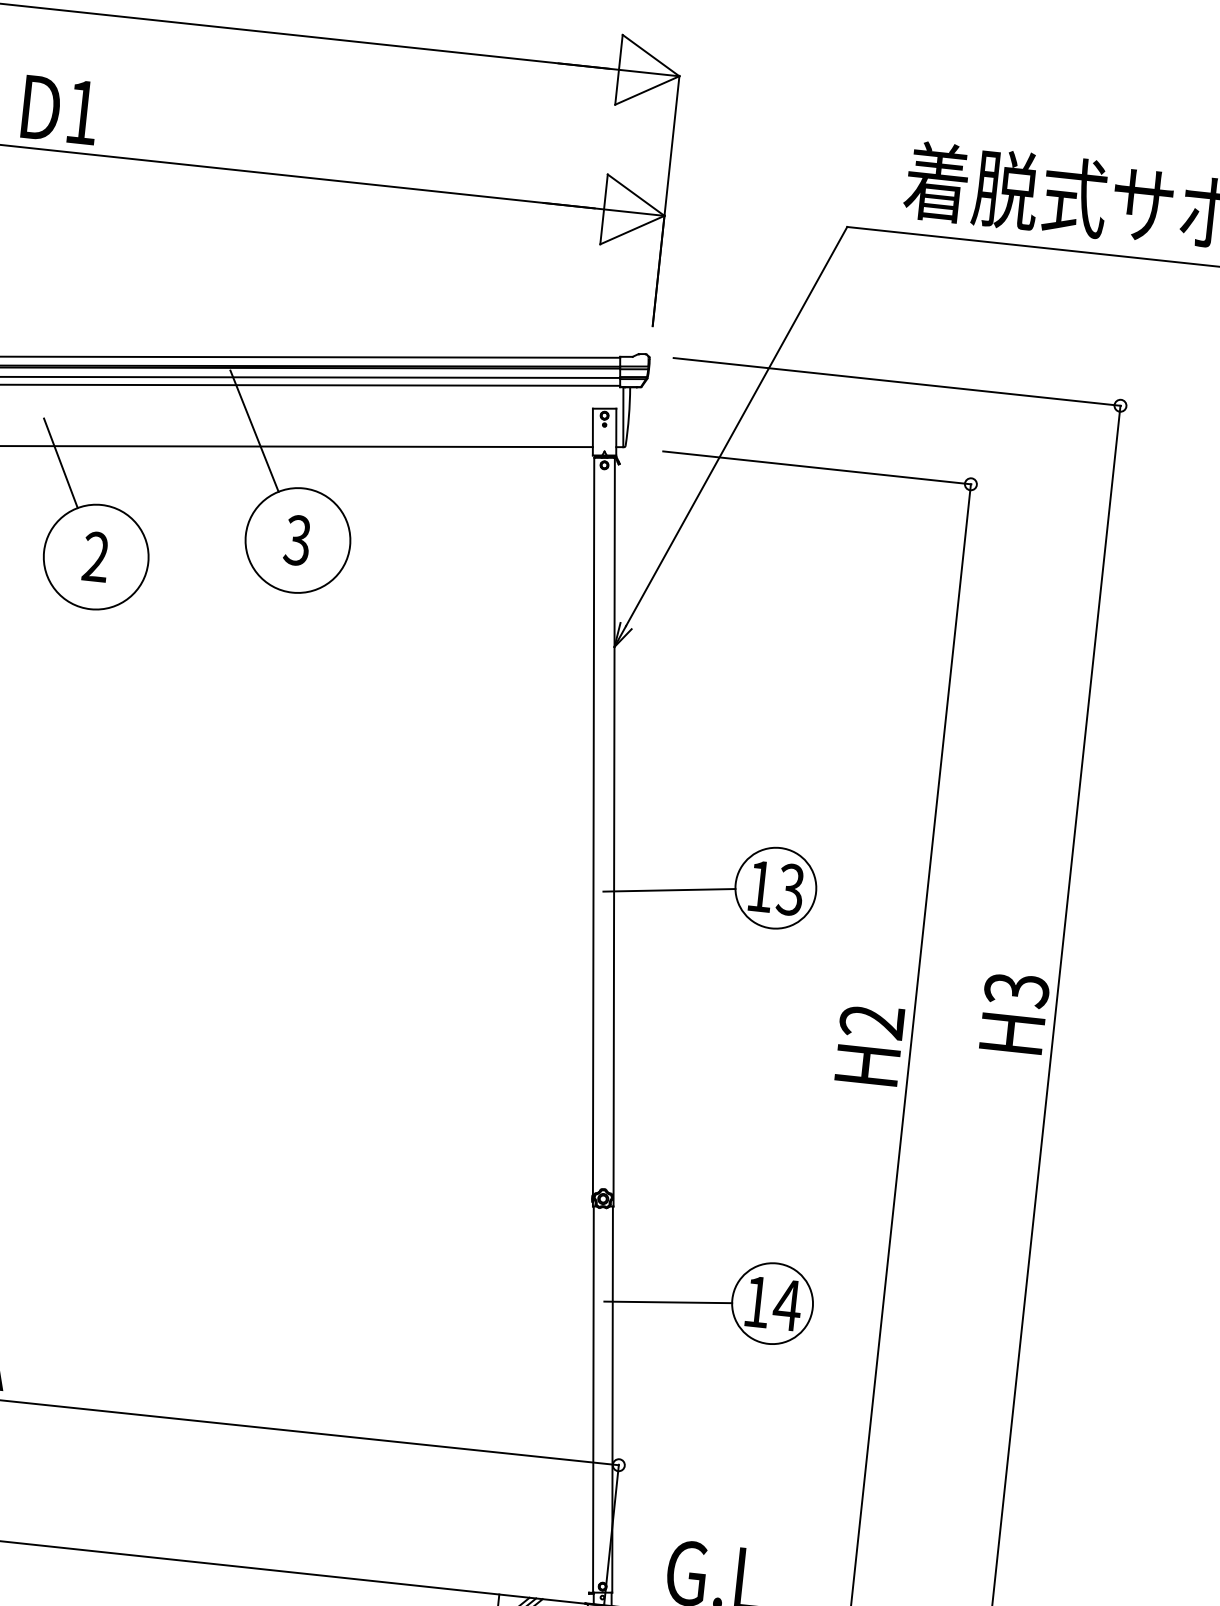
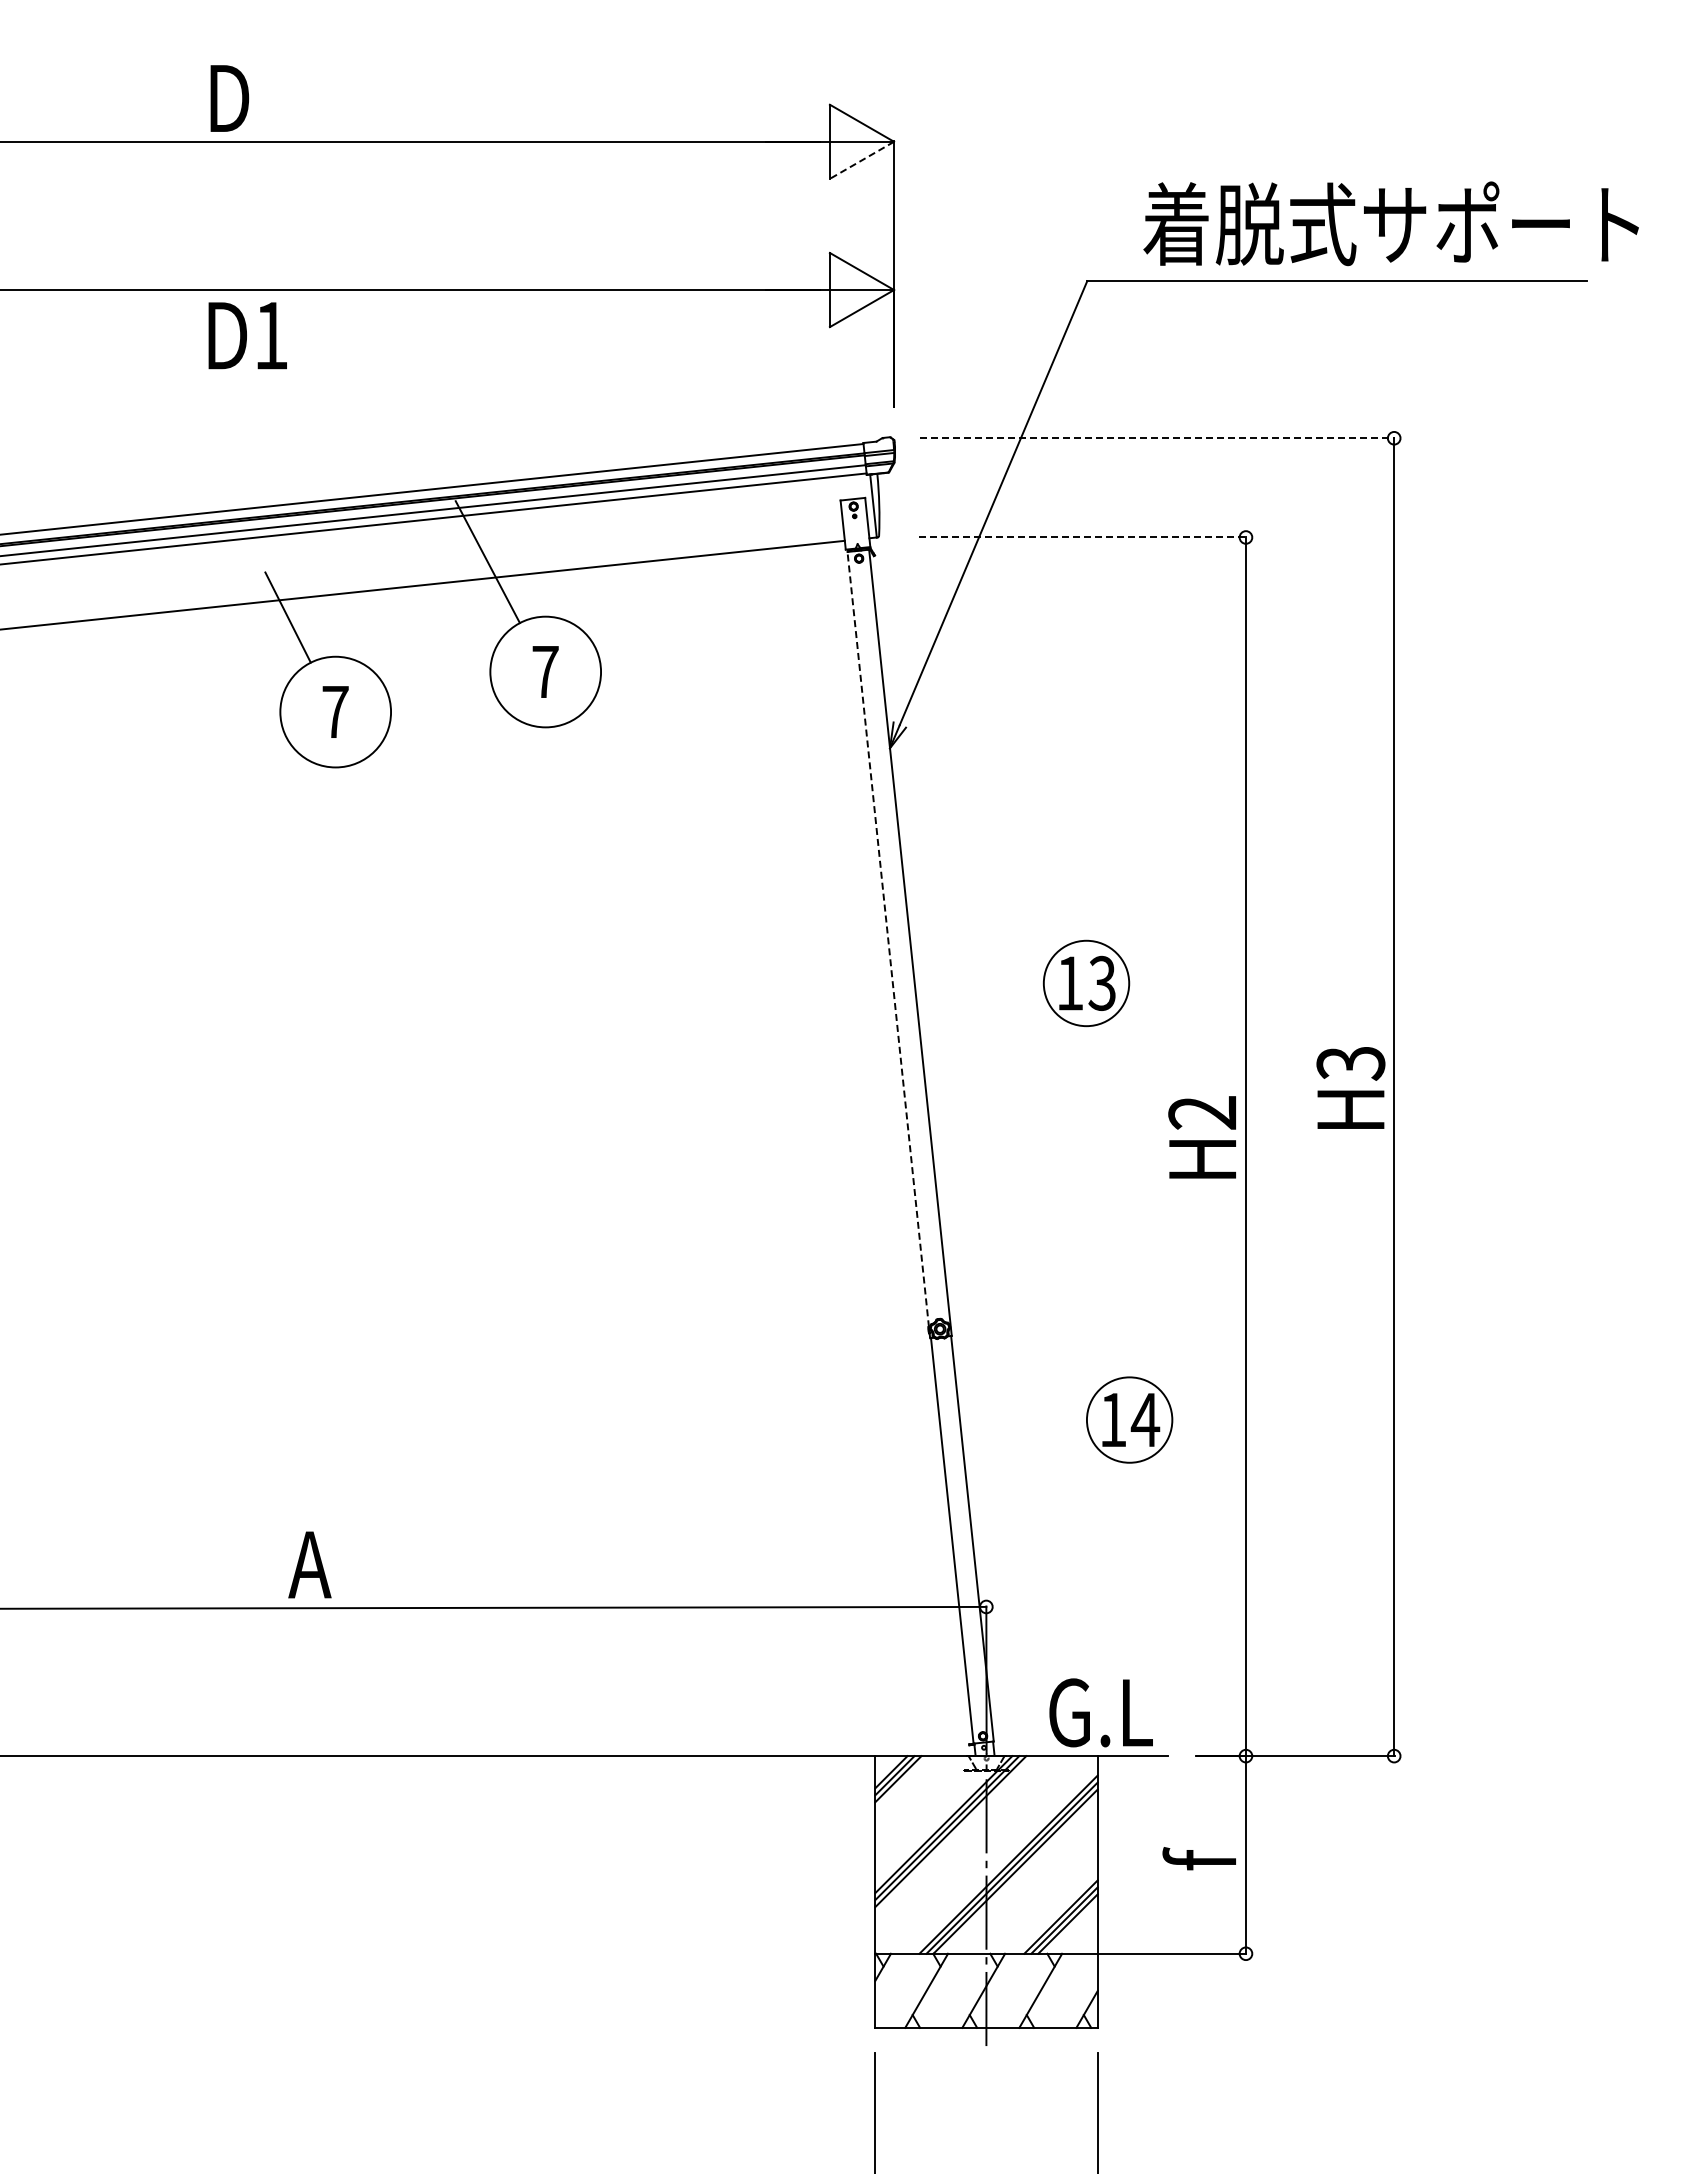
line: (646, 90) -> (861, 160), solid -> dashed
text: (60, 109) -> (247, 335), moved
line: (897, 382) -> (1157, 438), solid -> dashed
line: (816, 467) -> (1082, 537), solid -> dashed
text: (296, 539) -> (544, 671), 3 -> 7
text: (96, 556) -> (335, 711), 2 -> 7
line: (593, 831) -> (888, 944), solid -> dashed
line: (669, 890) -> (974, 997), removed
line: (667, 1302) -> (1019, 1430), removed

